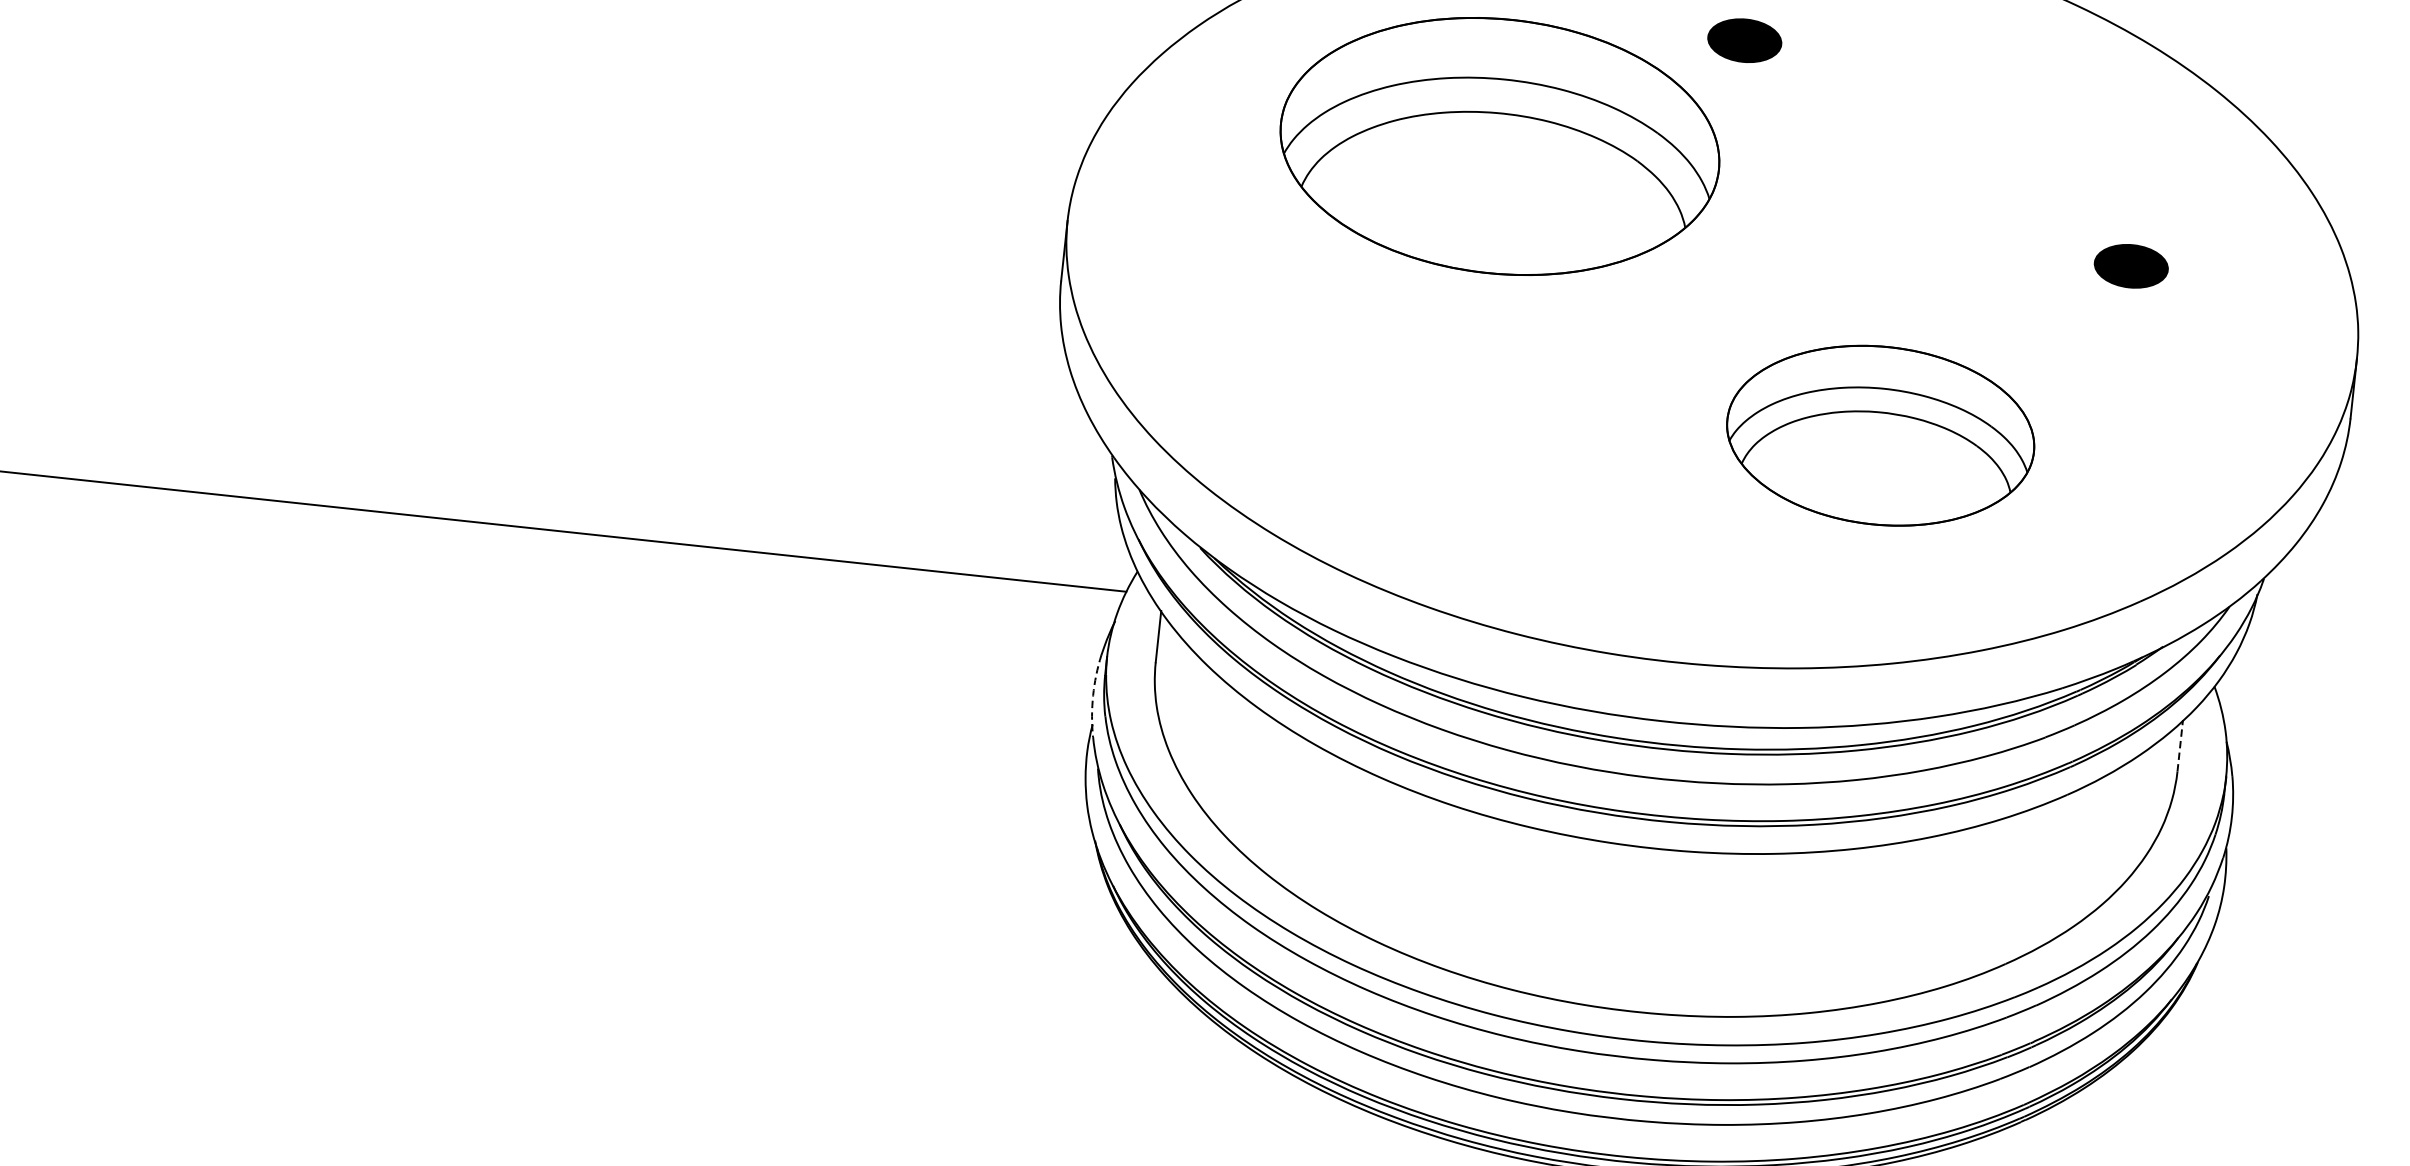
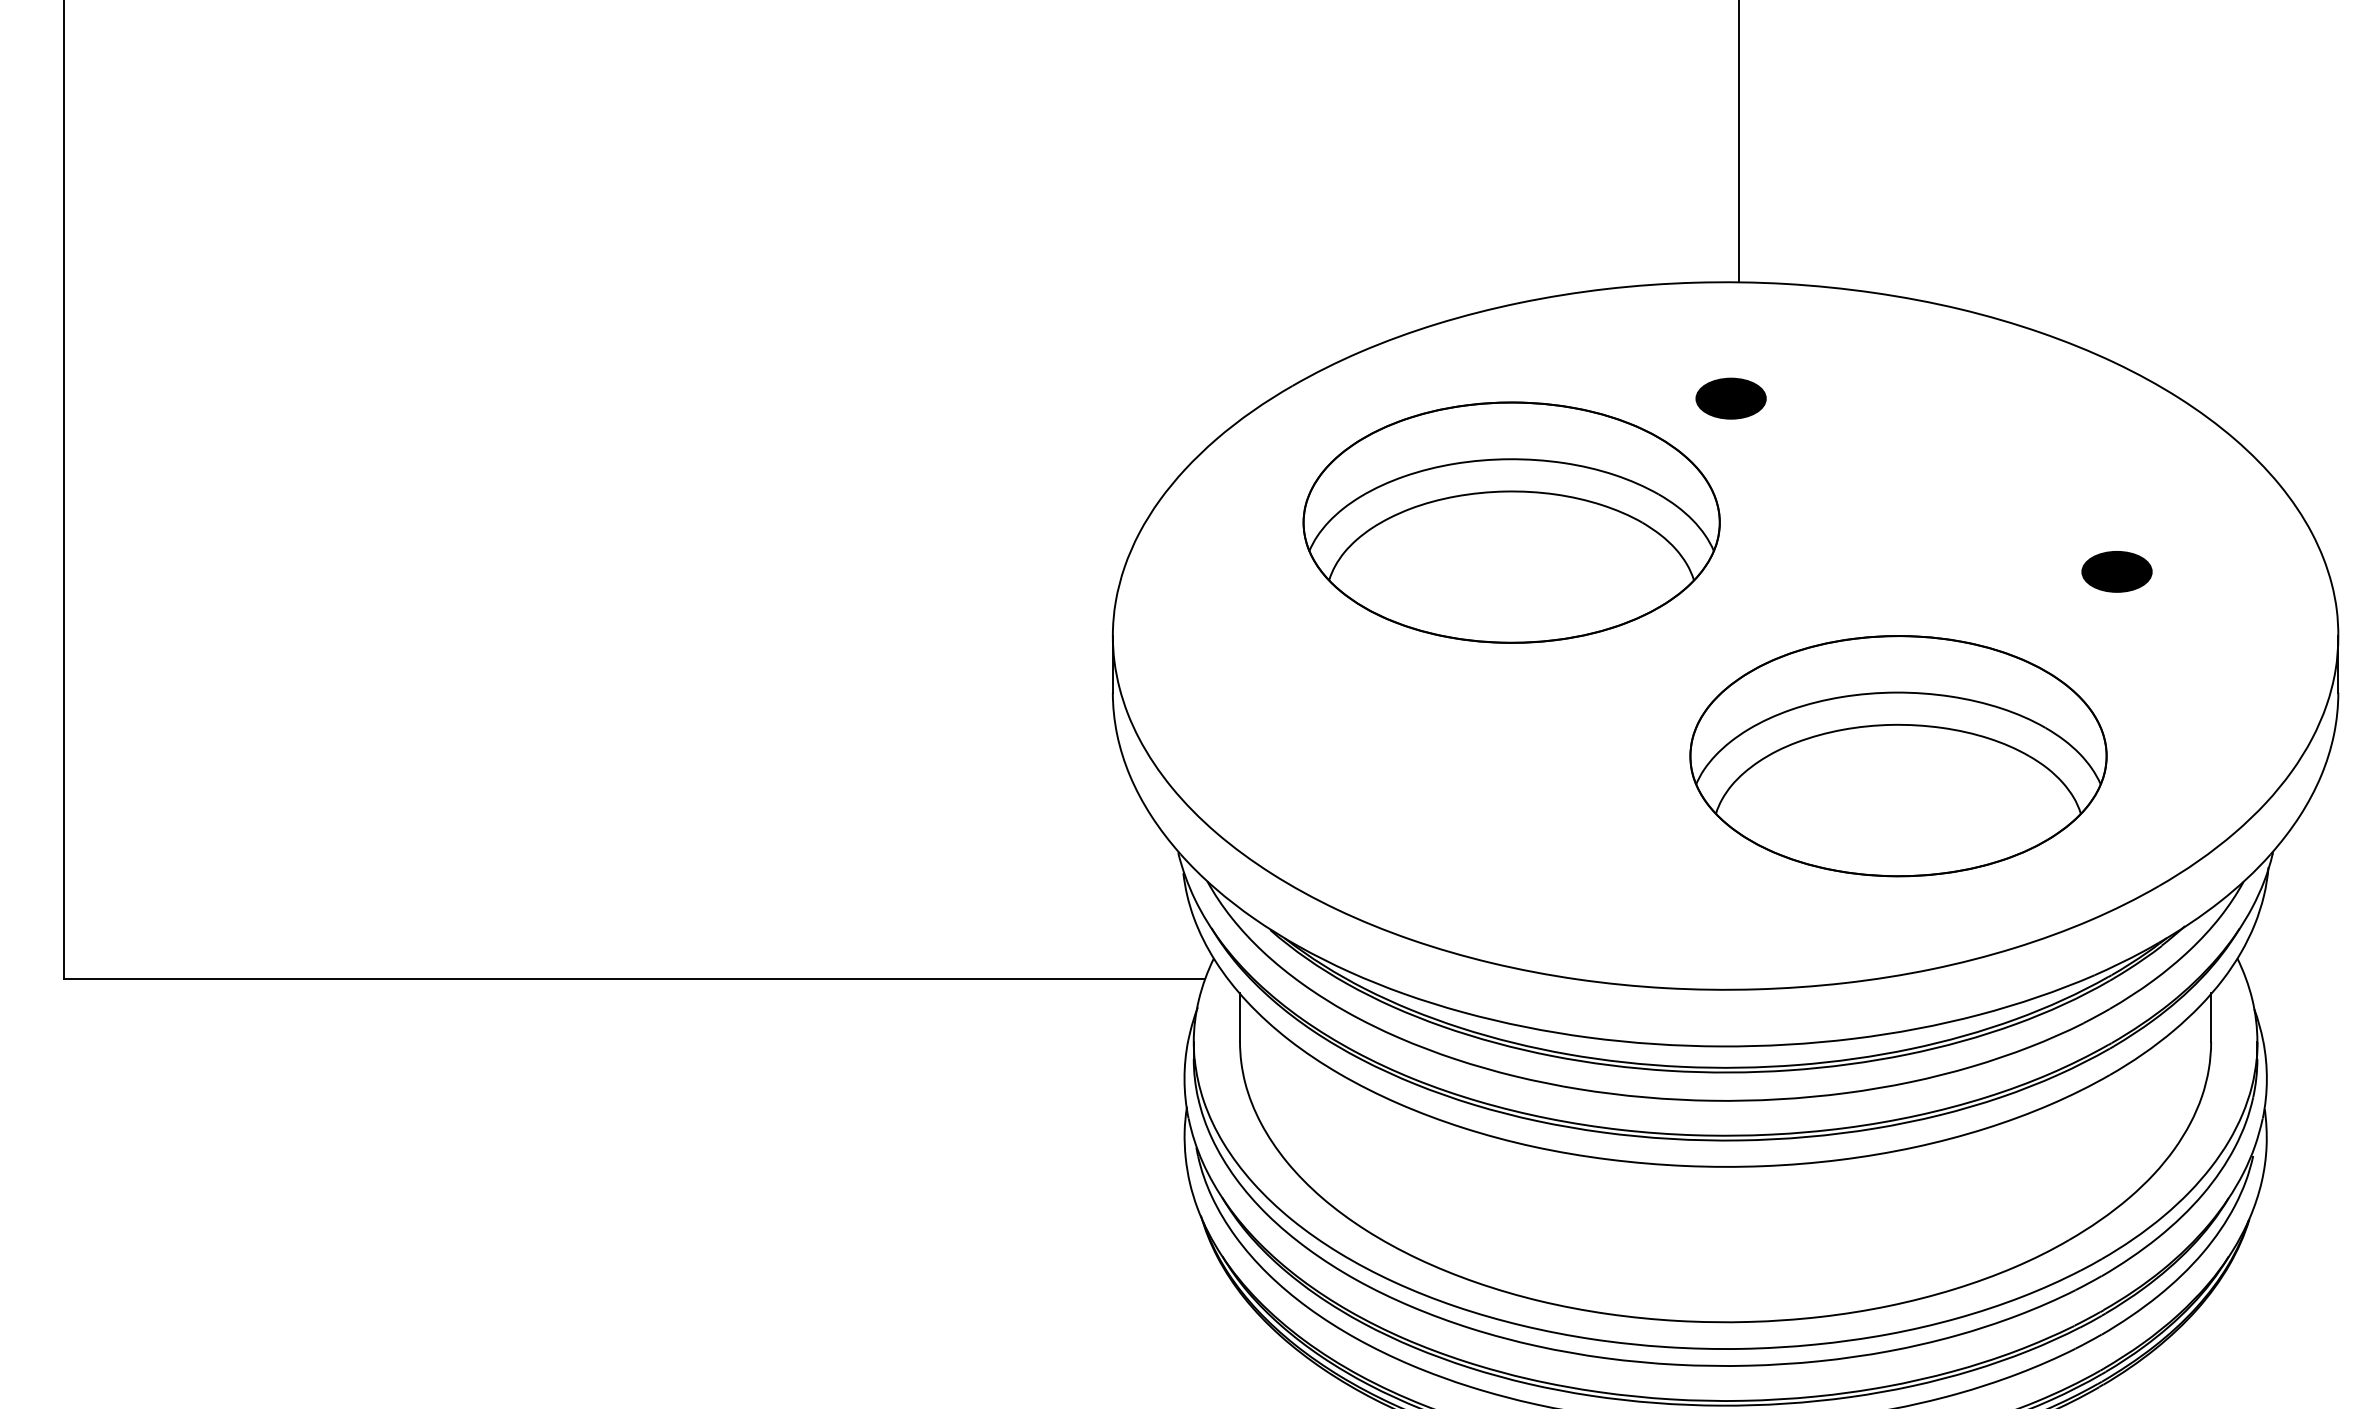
part: (1880, 436) -> (1898, 756), size x1.43
arc: (1093, 695) -> (1184, 1079), dashed -> solid
line: (2180, 745) -> (2211, 1017), dashed -> solid

